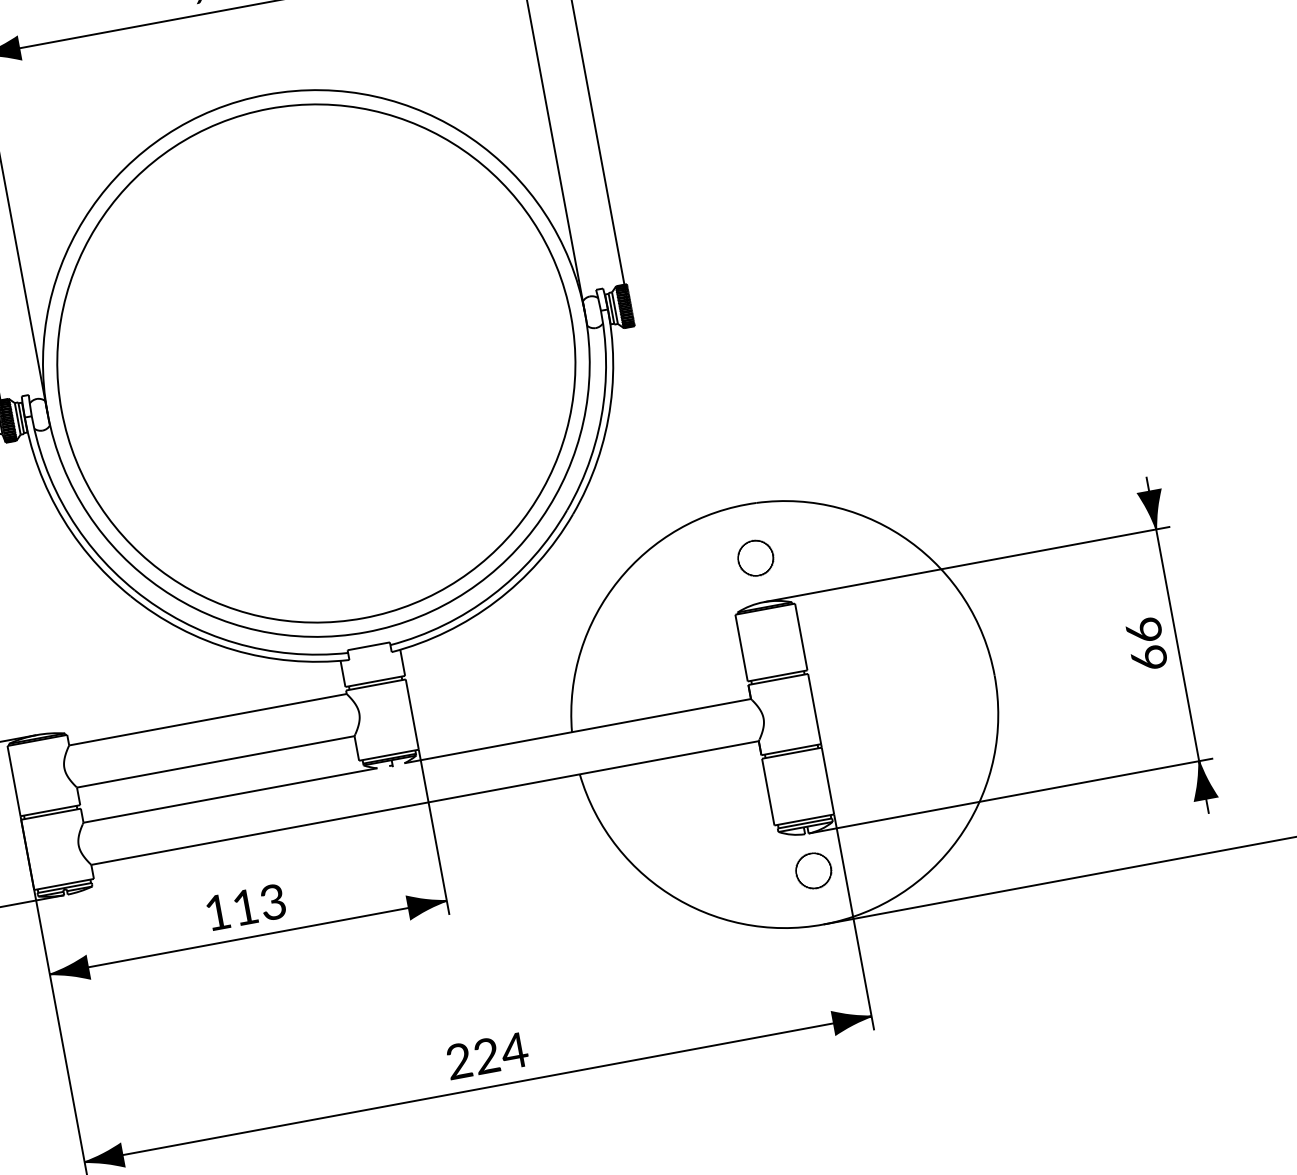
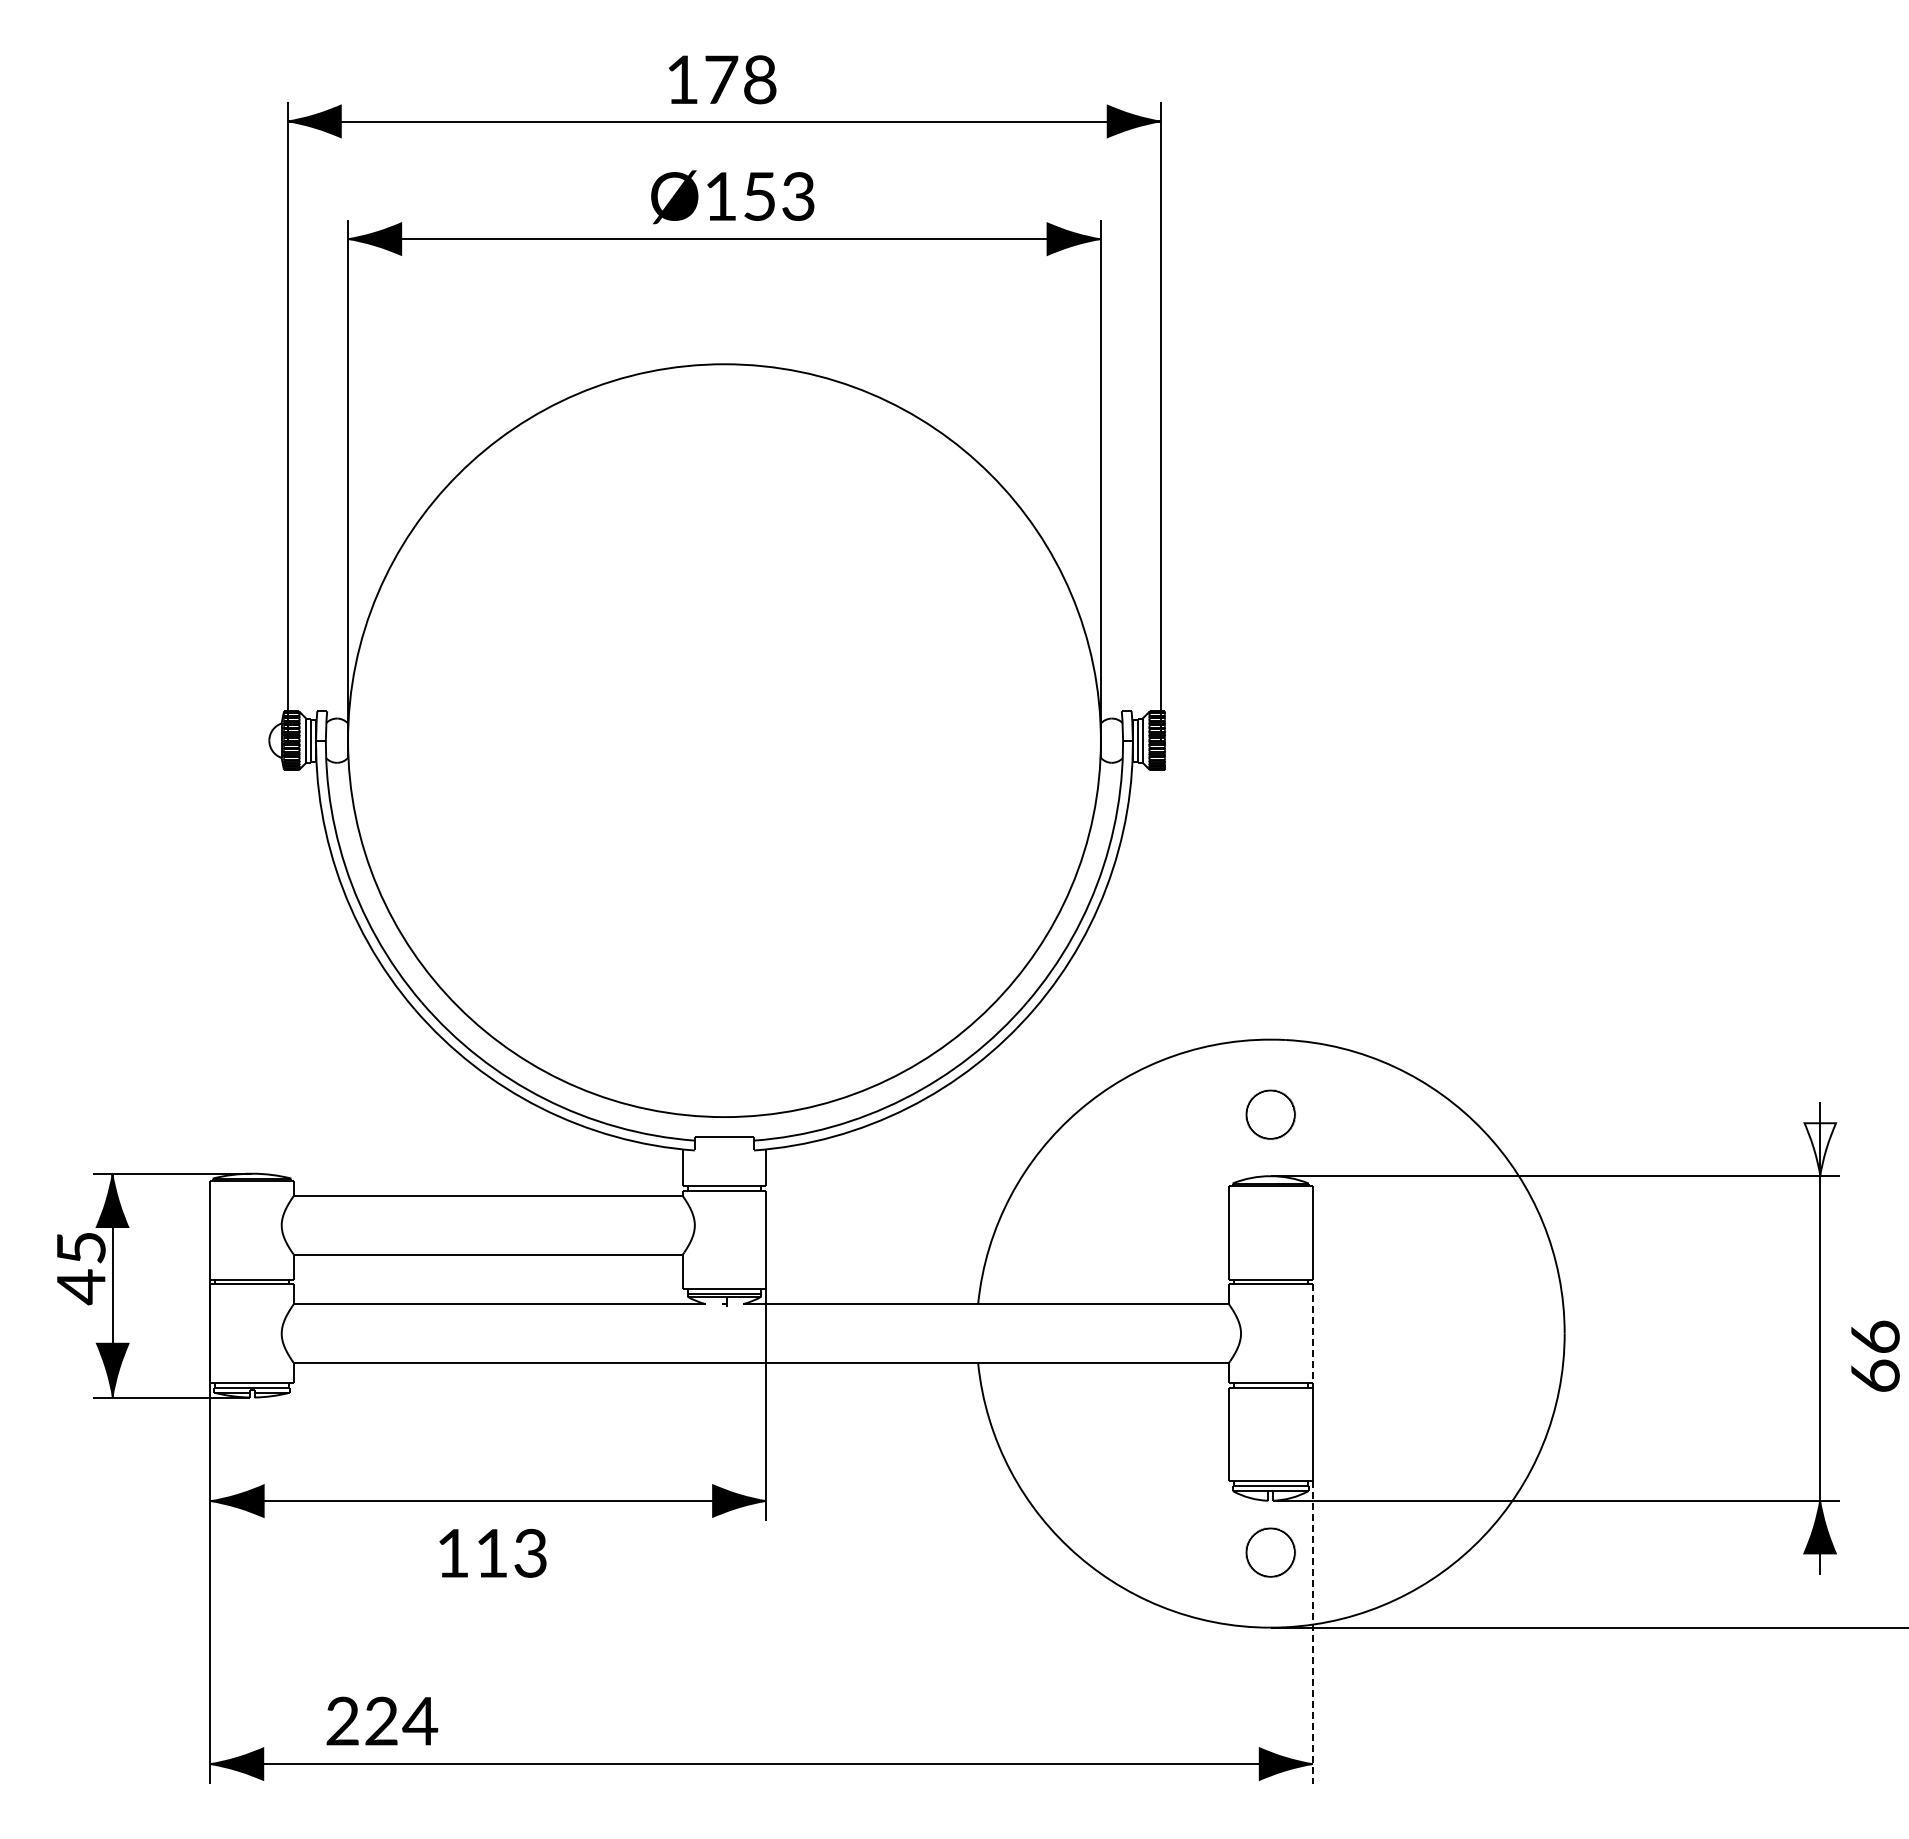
part: (316, 363) -> (724, 740), removed
fill: (1152, 510) -> (1819, 1149), removed
text: (1146, 643) -> (1875, 1355), moved
line: (814, 709) -> (1312, 1334), solid -> dashed
text: (245, 906) -> (492, 1552), moved
line: (854, 922) -> (1312, 1632), solid -> dashed
text: (487, 1055) -> (382, 1720), moved

